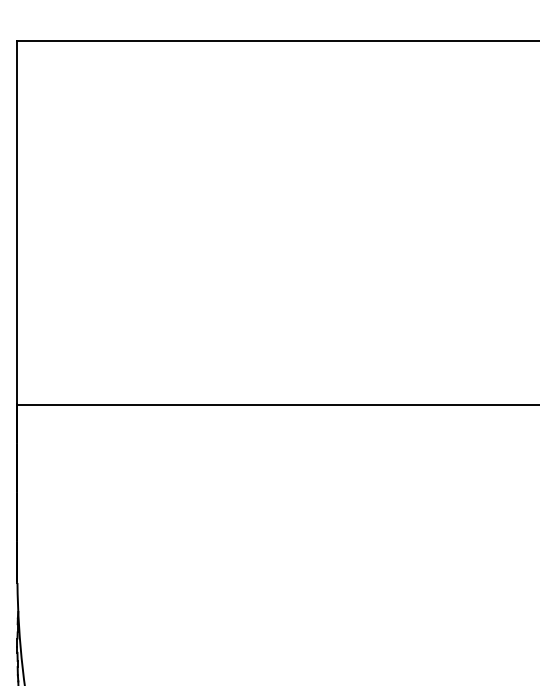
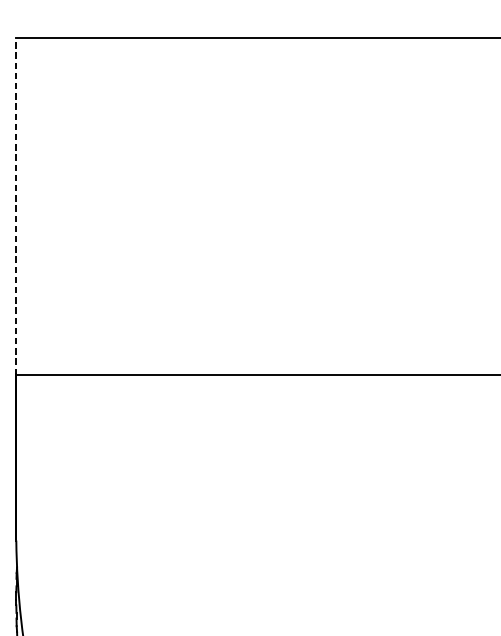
line: (17, 233) -> (16, 216), solid -> dashed

